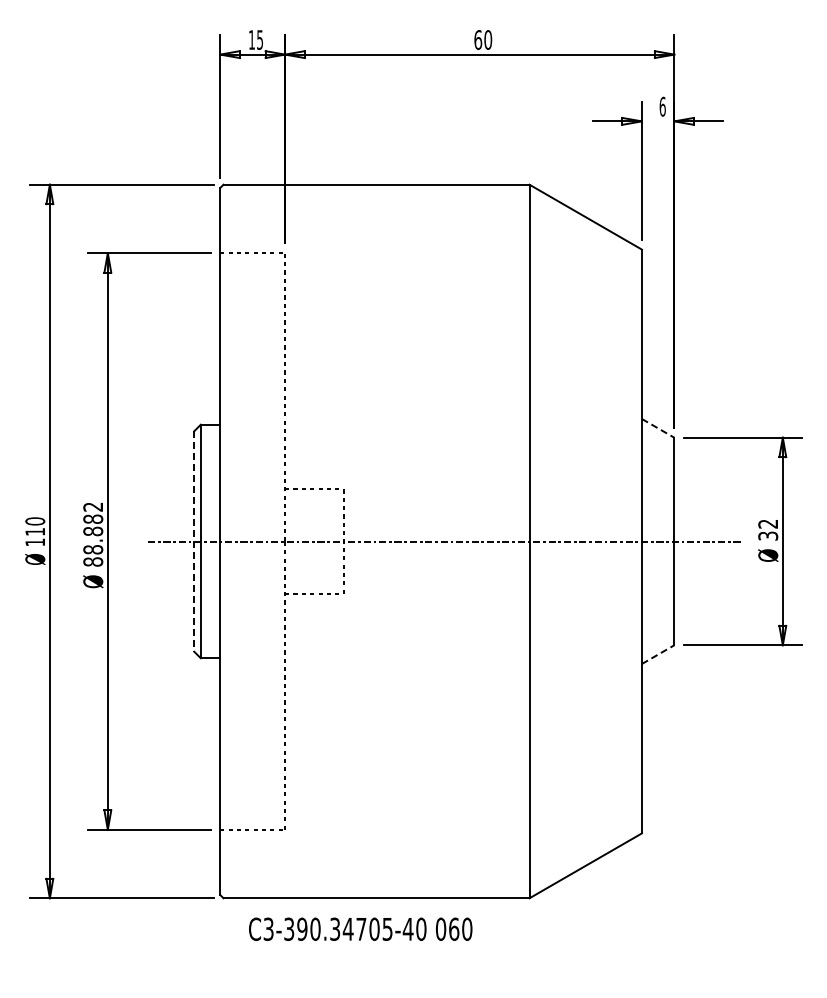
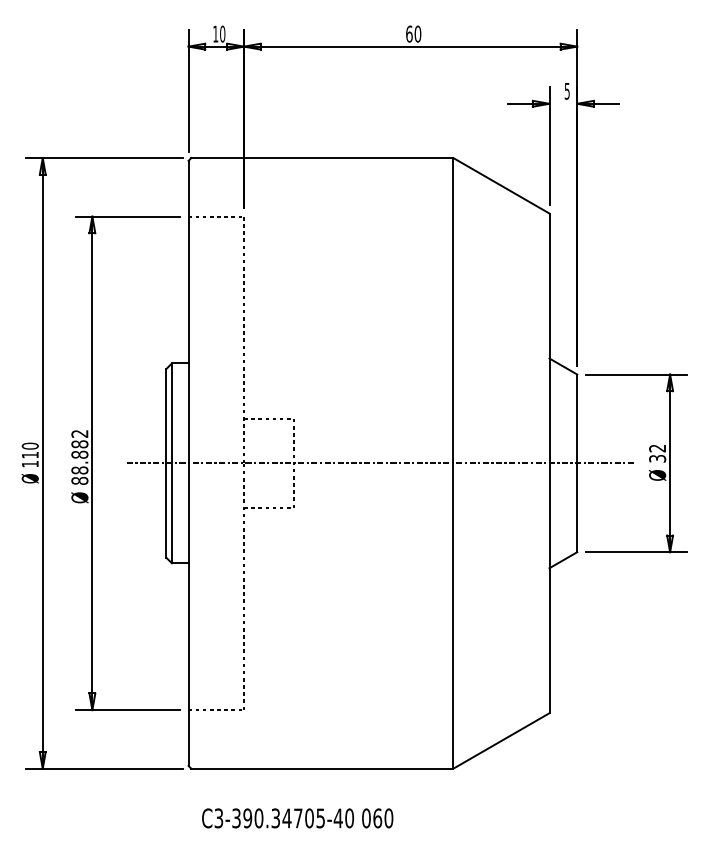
text: (260, 39) -> (223, 33), 15 -> 10
text: (662, 106) -> (567, 91), 6 -> 5
line: (658, 428) -> (563, 366), dashed -> solid
line: (194, 542) -> (166, 464), dashed -> solid
line: (658, 654) -> (563, 560), dashed -> solid
text: (360, 928) -> (297, 817), moved

